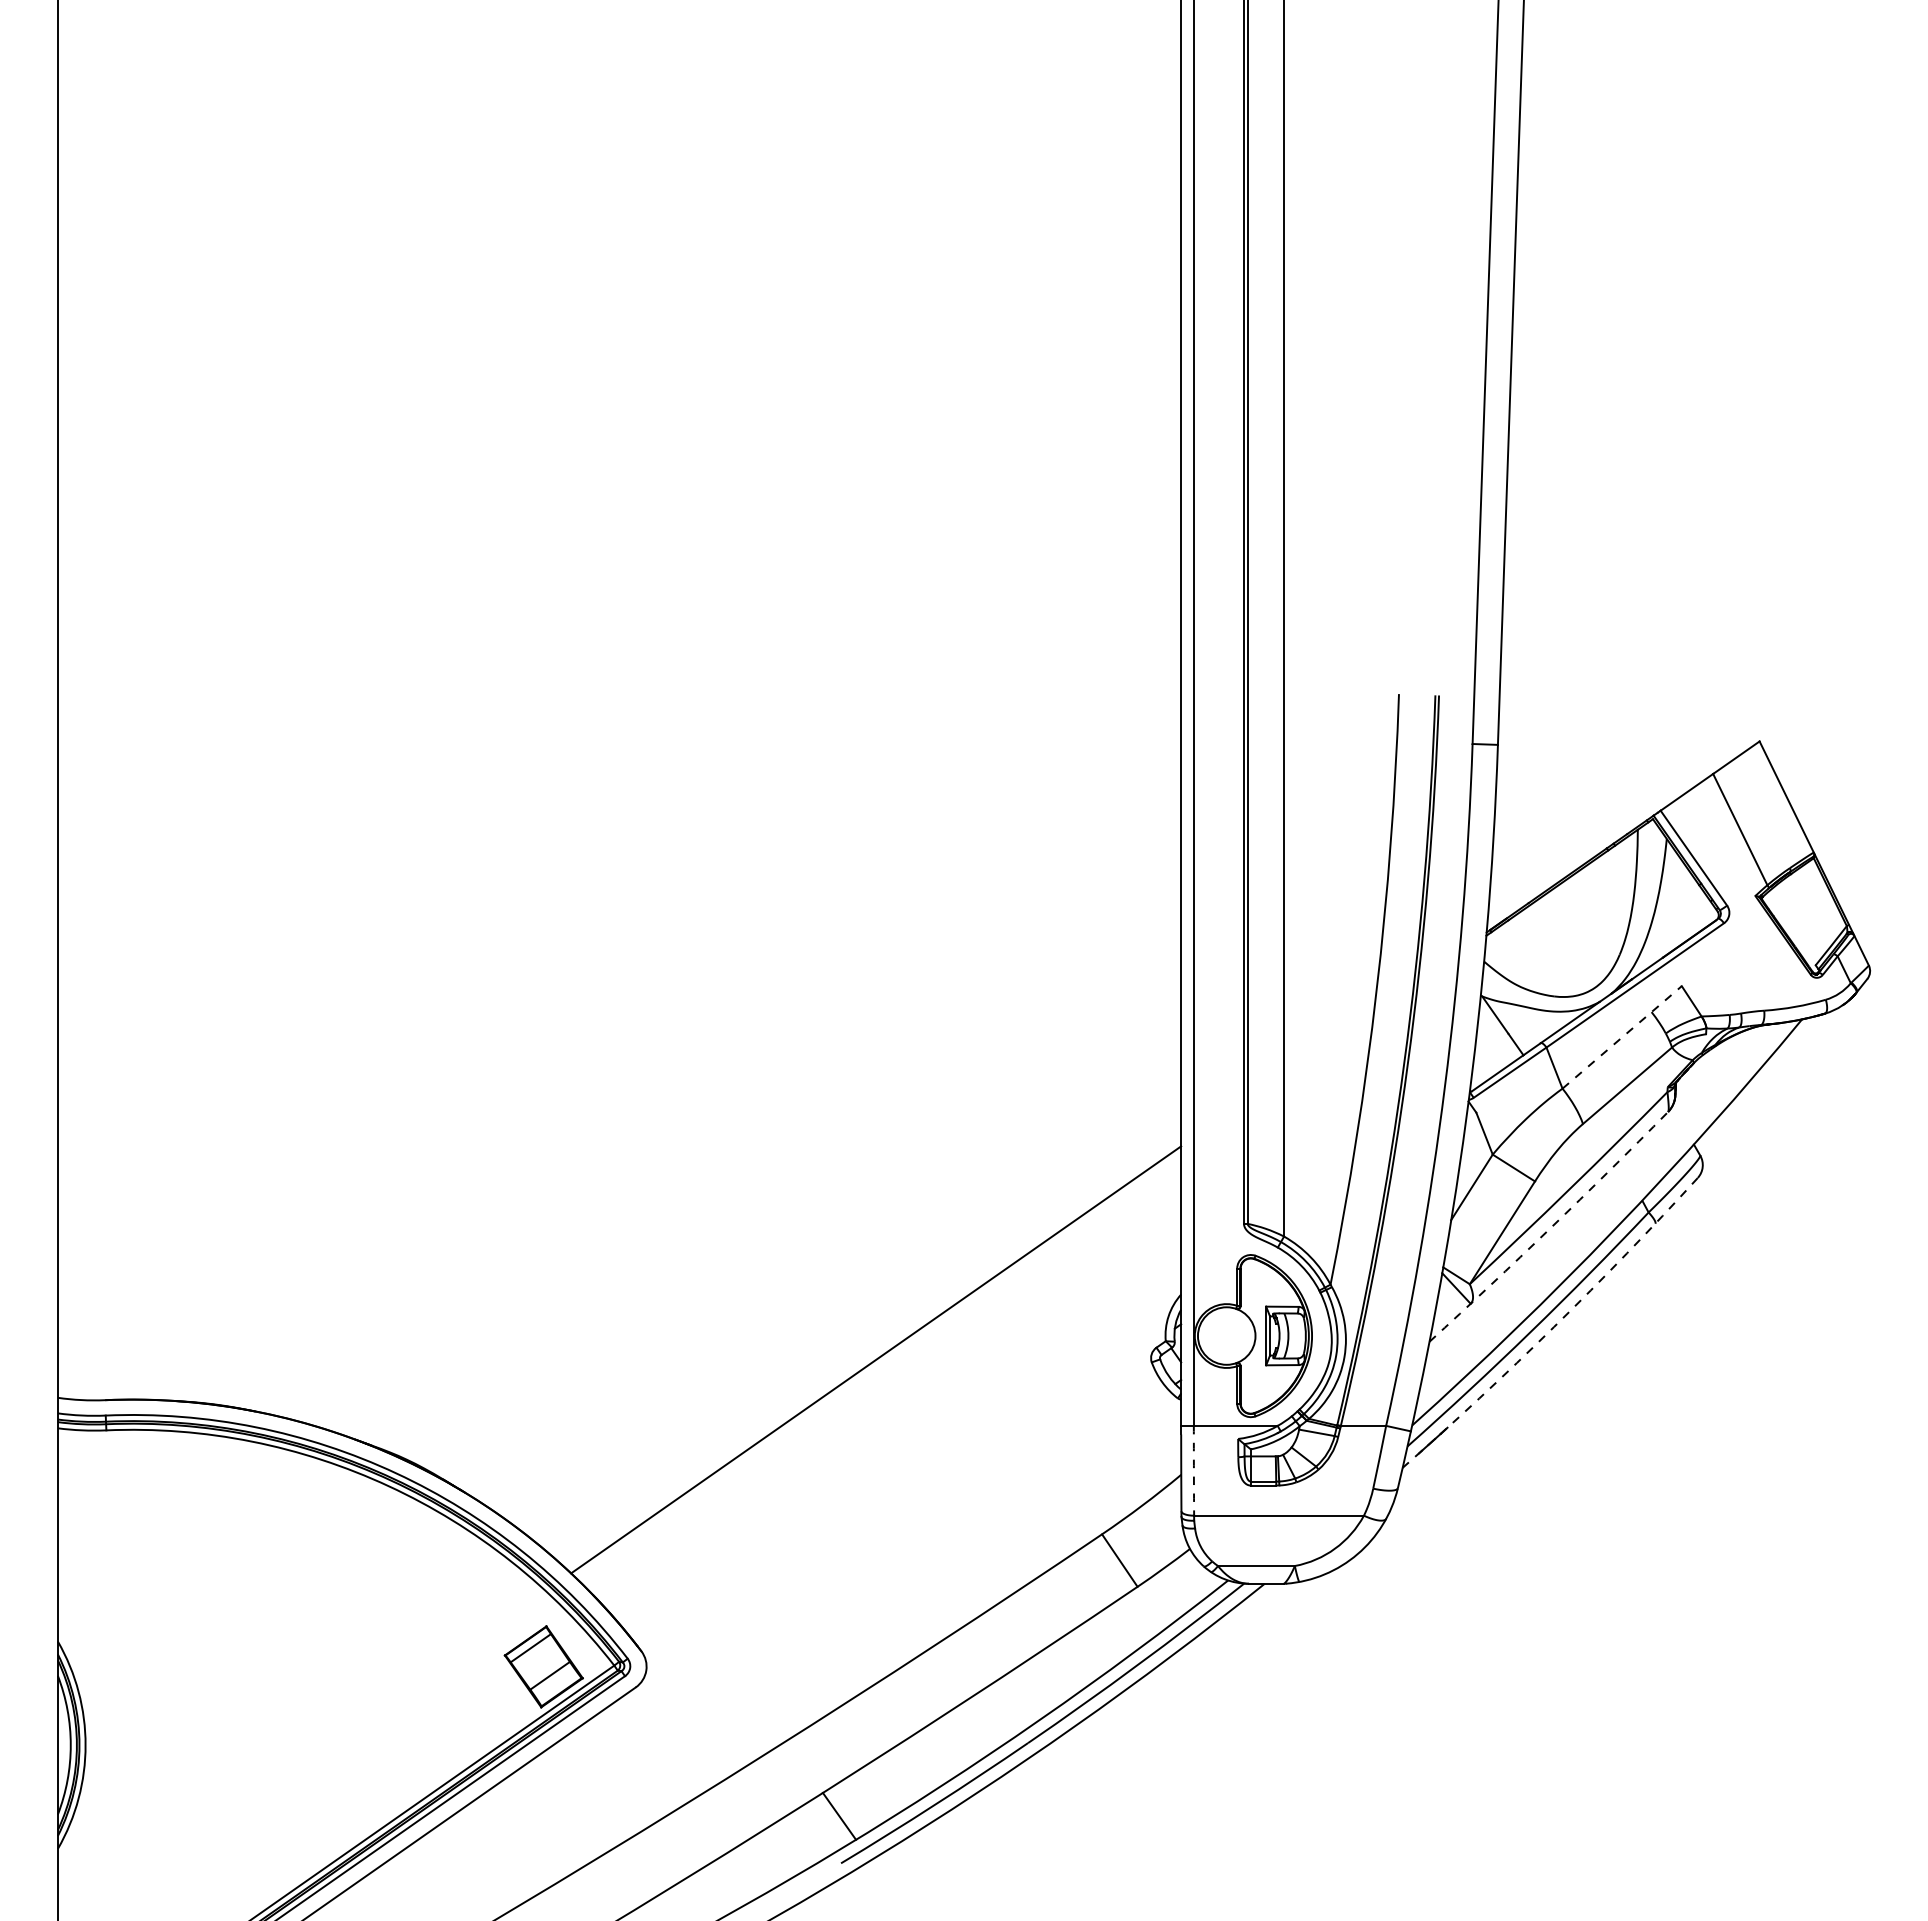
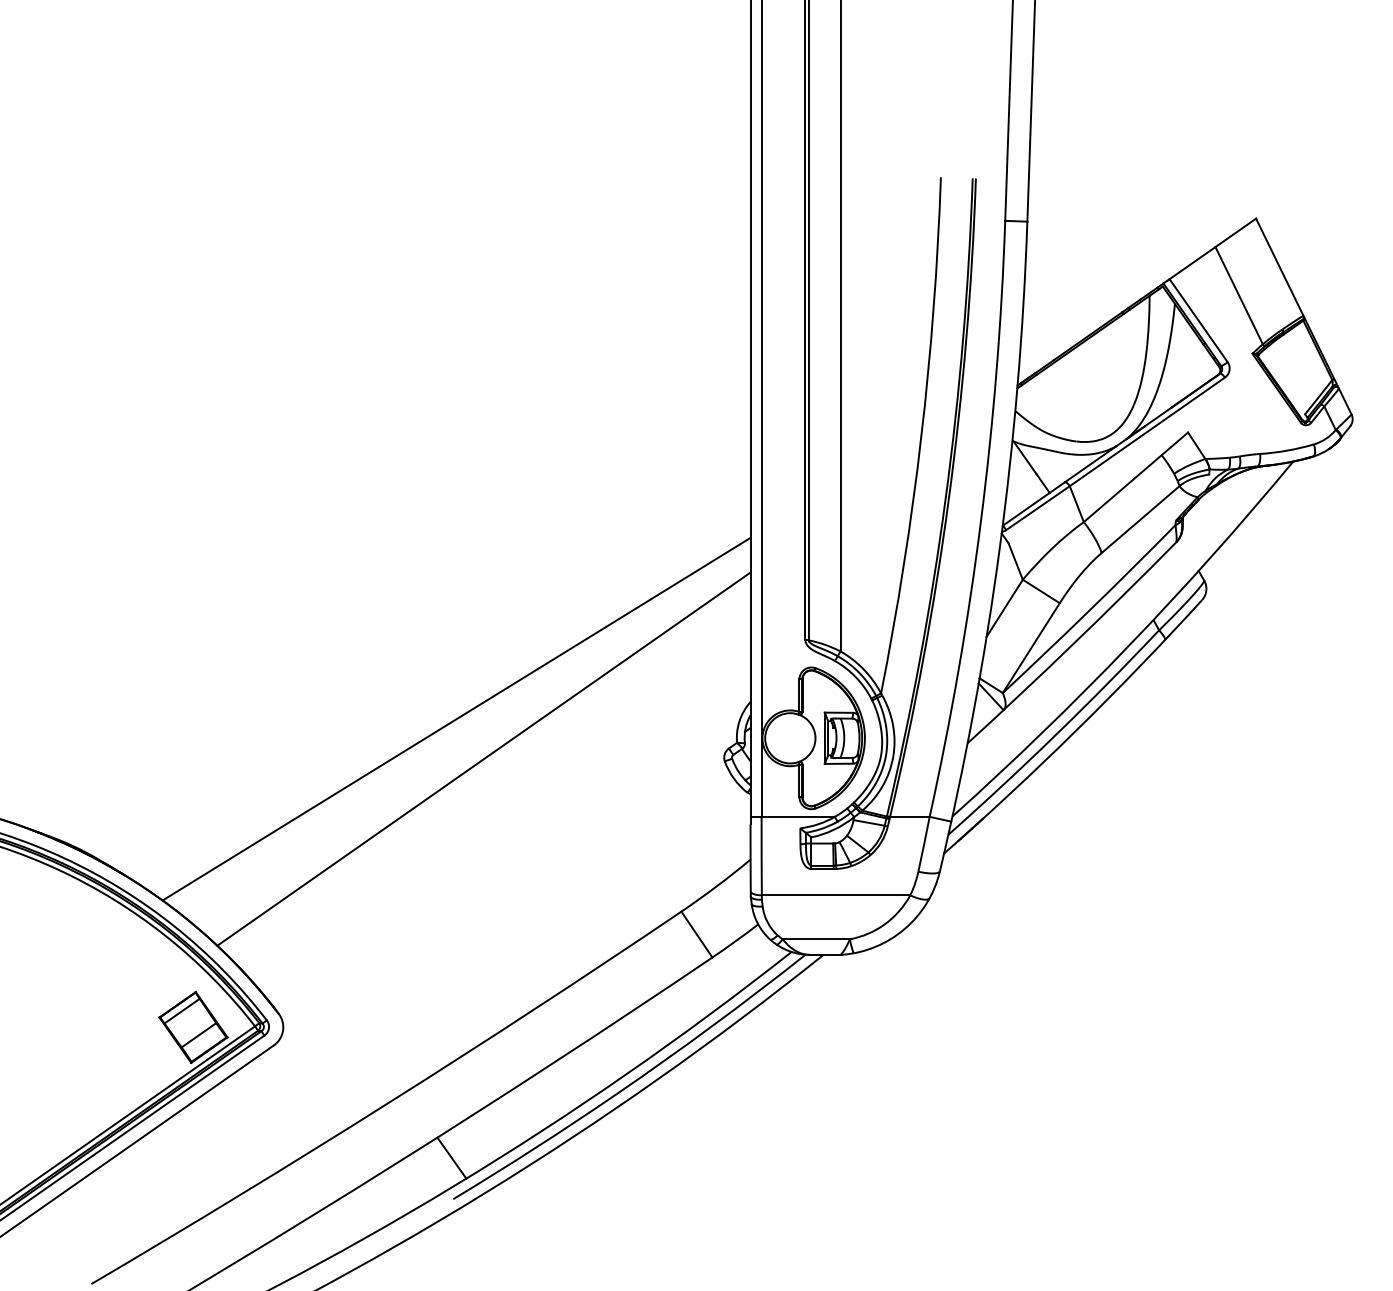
line: (1622, 1037) -> (1136, 477), dashed -> solid
arc: (1550, 1228) -> (1073, 644), dashed -> solid
line: (844, 1313) -> (456, 718), added
arc: (1554, 1326) -> (1076, 729), dashed -> solid
arc: (1193, 1470) -> (761, 855), dashed -> solid

